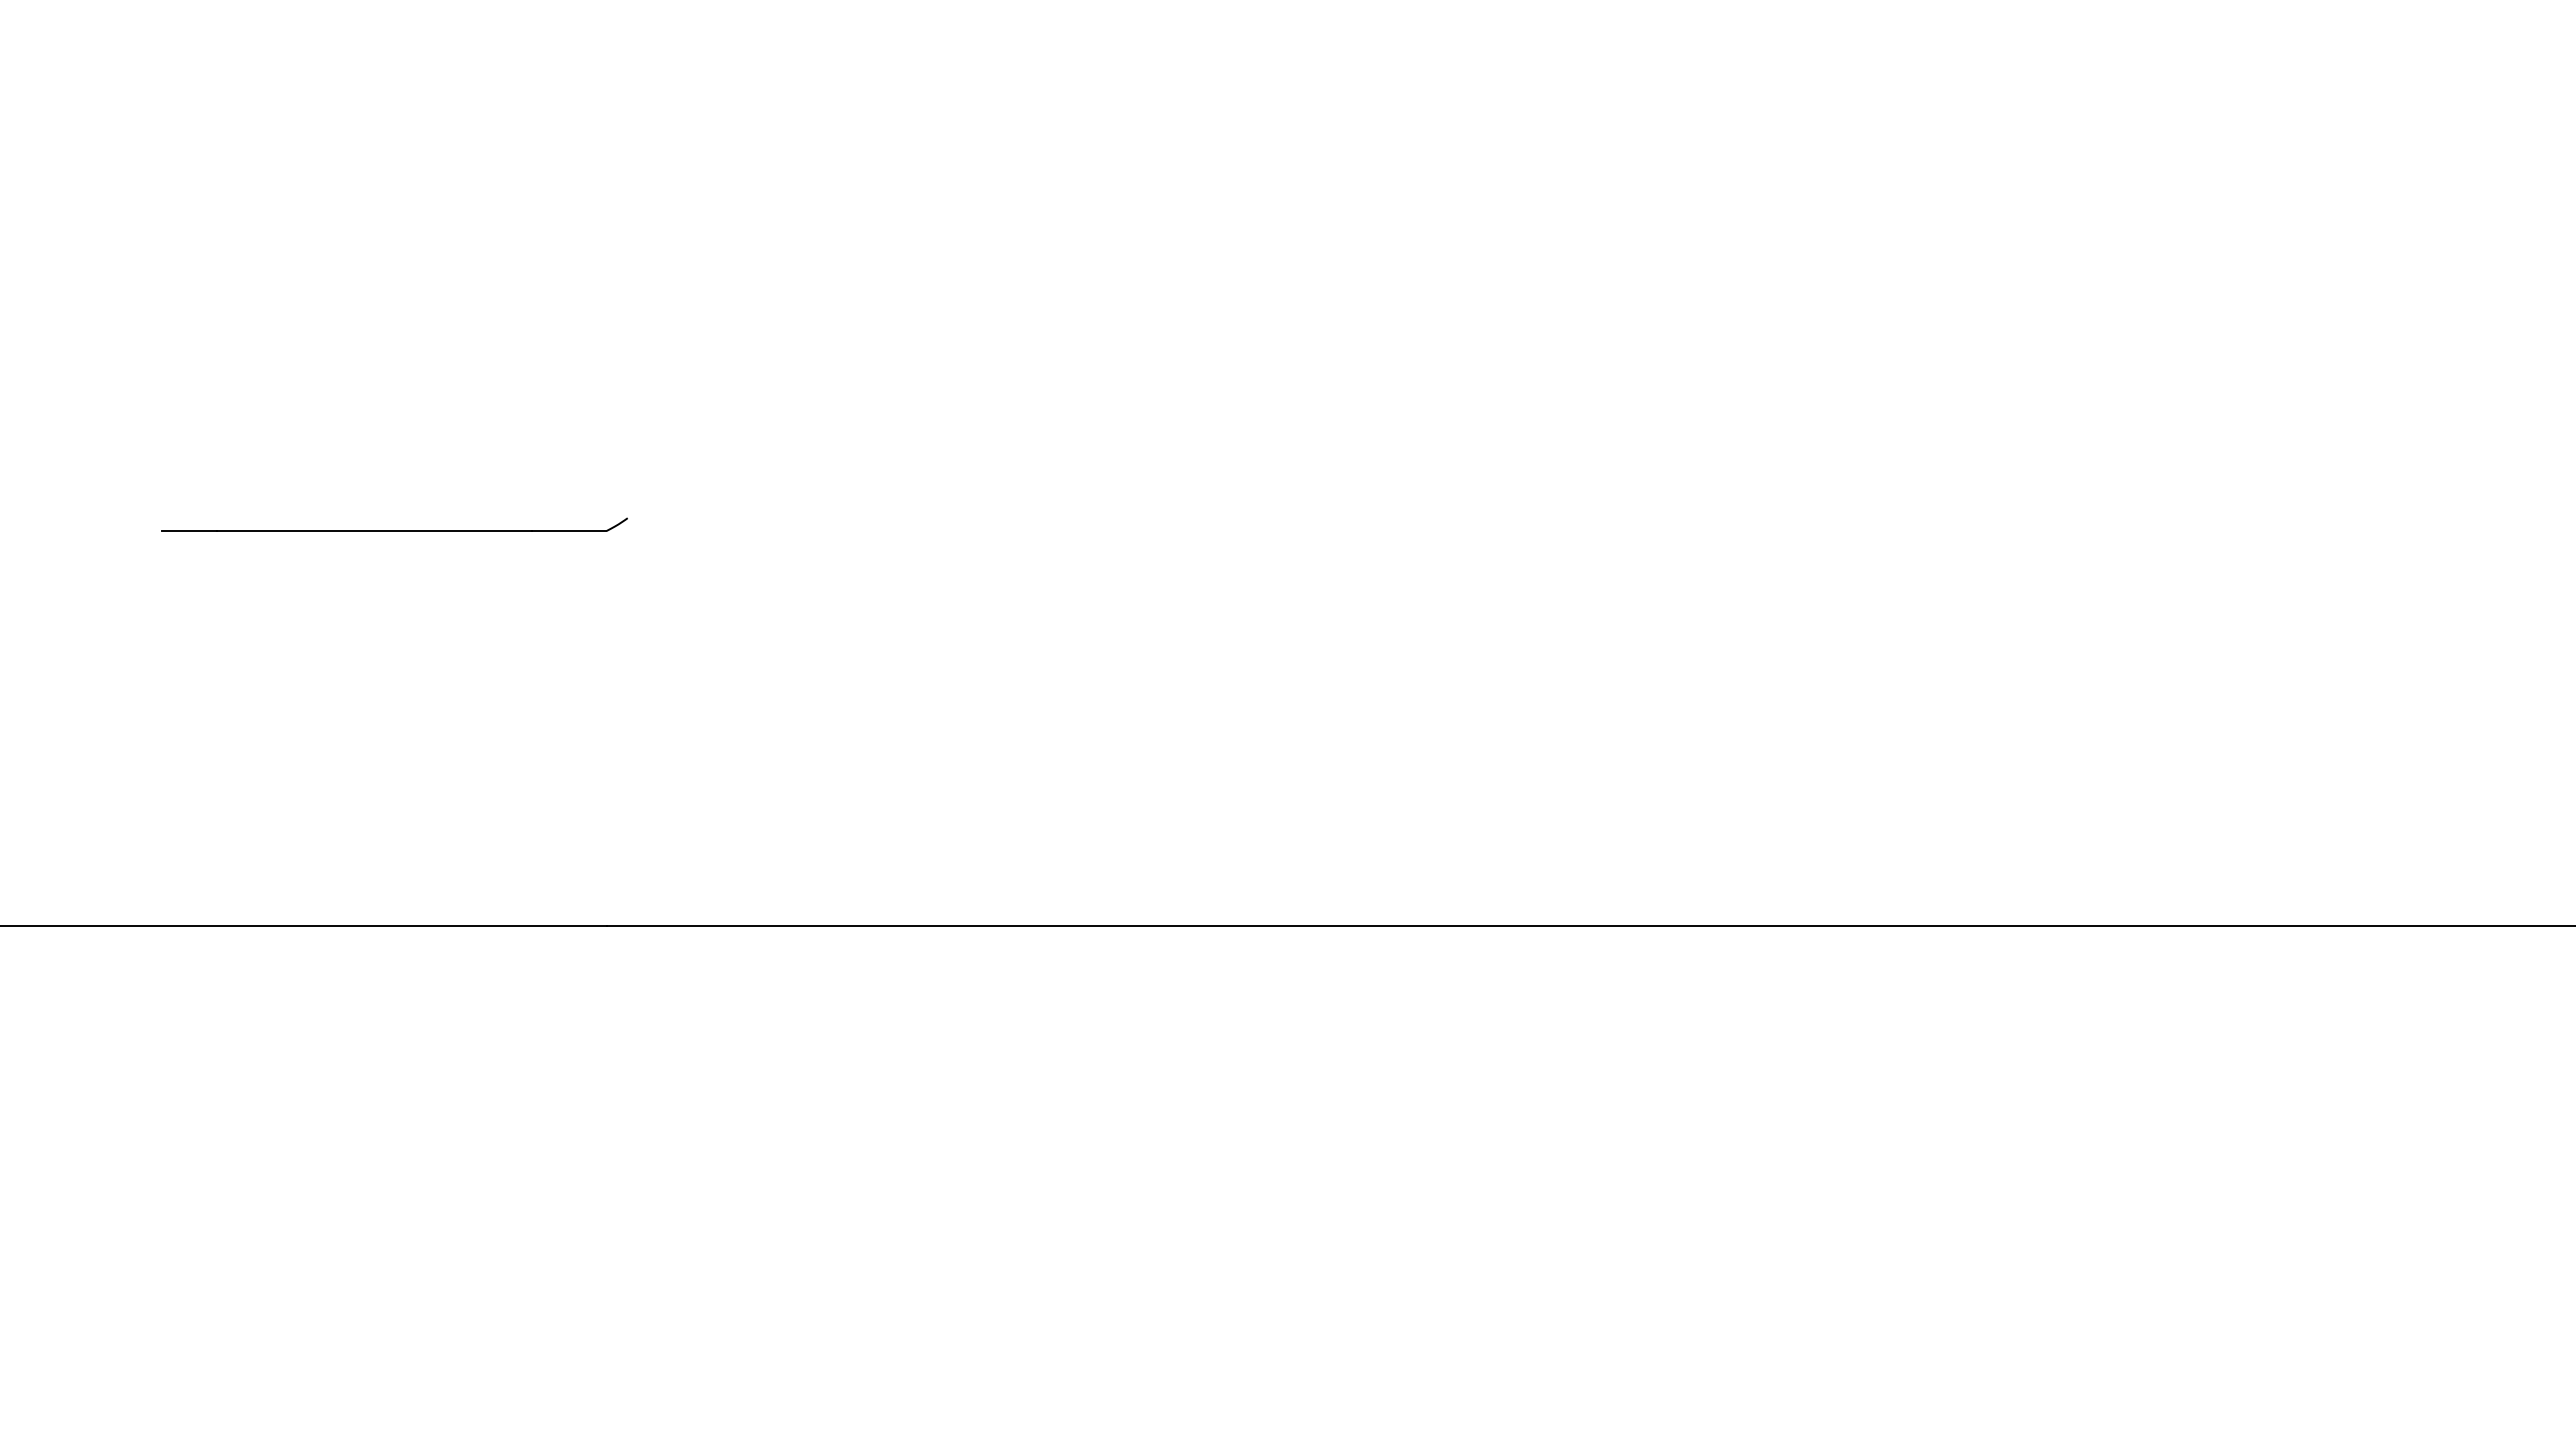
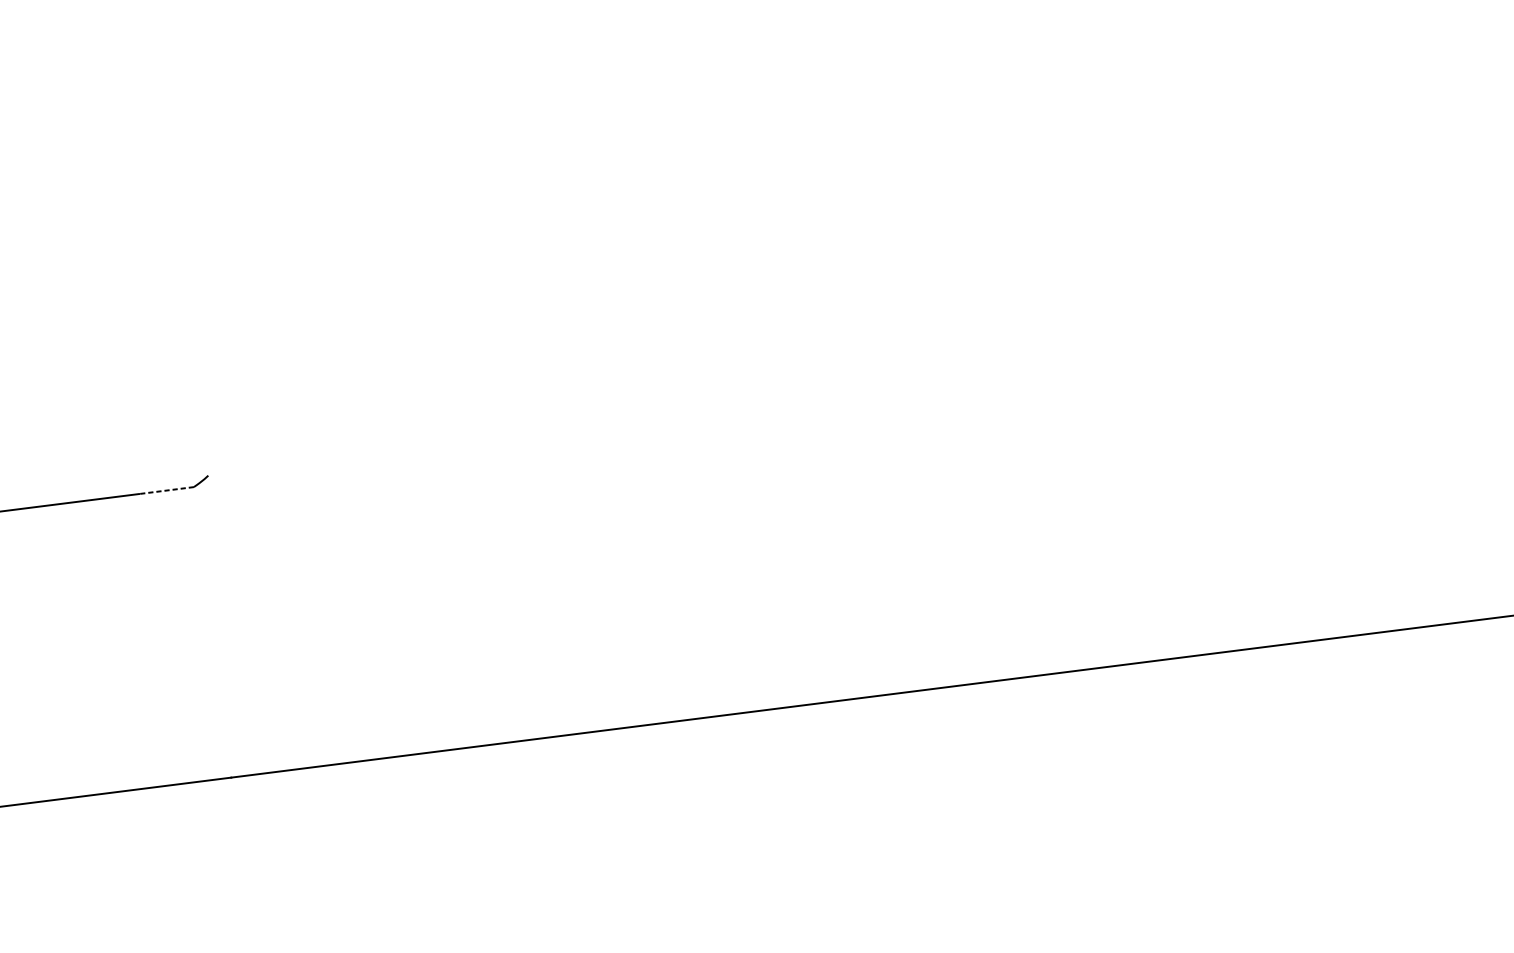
line: (568, 531) -> (165, 490), solid -> dashed

